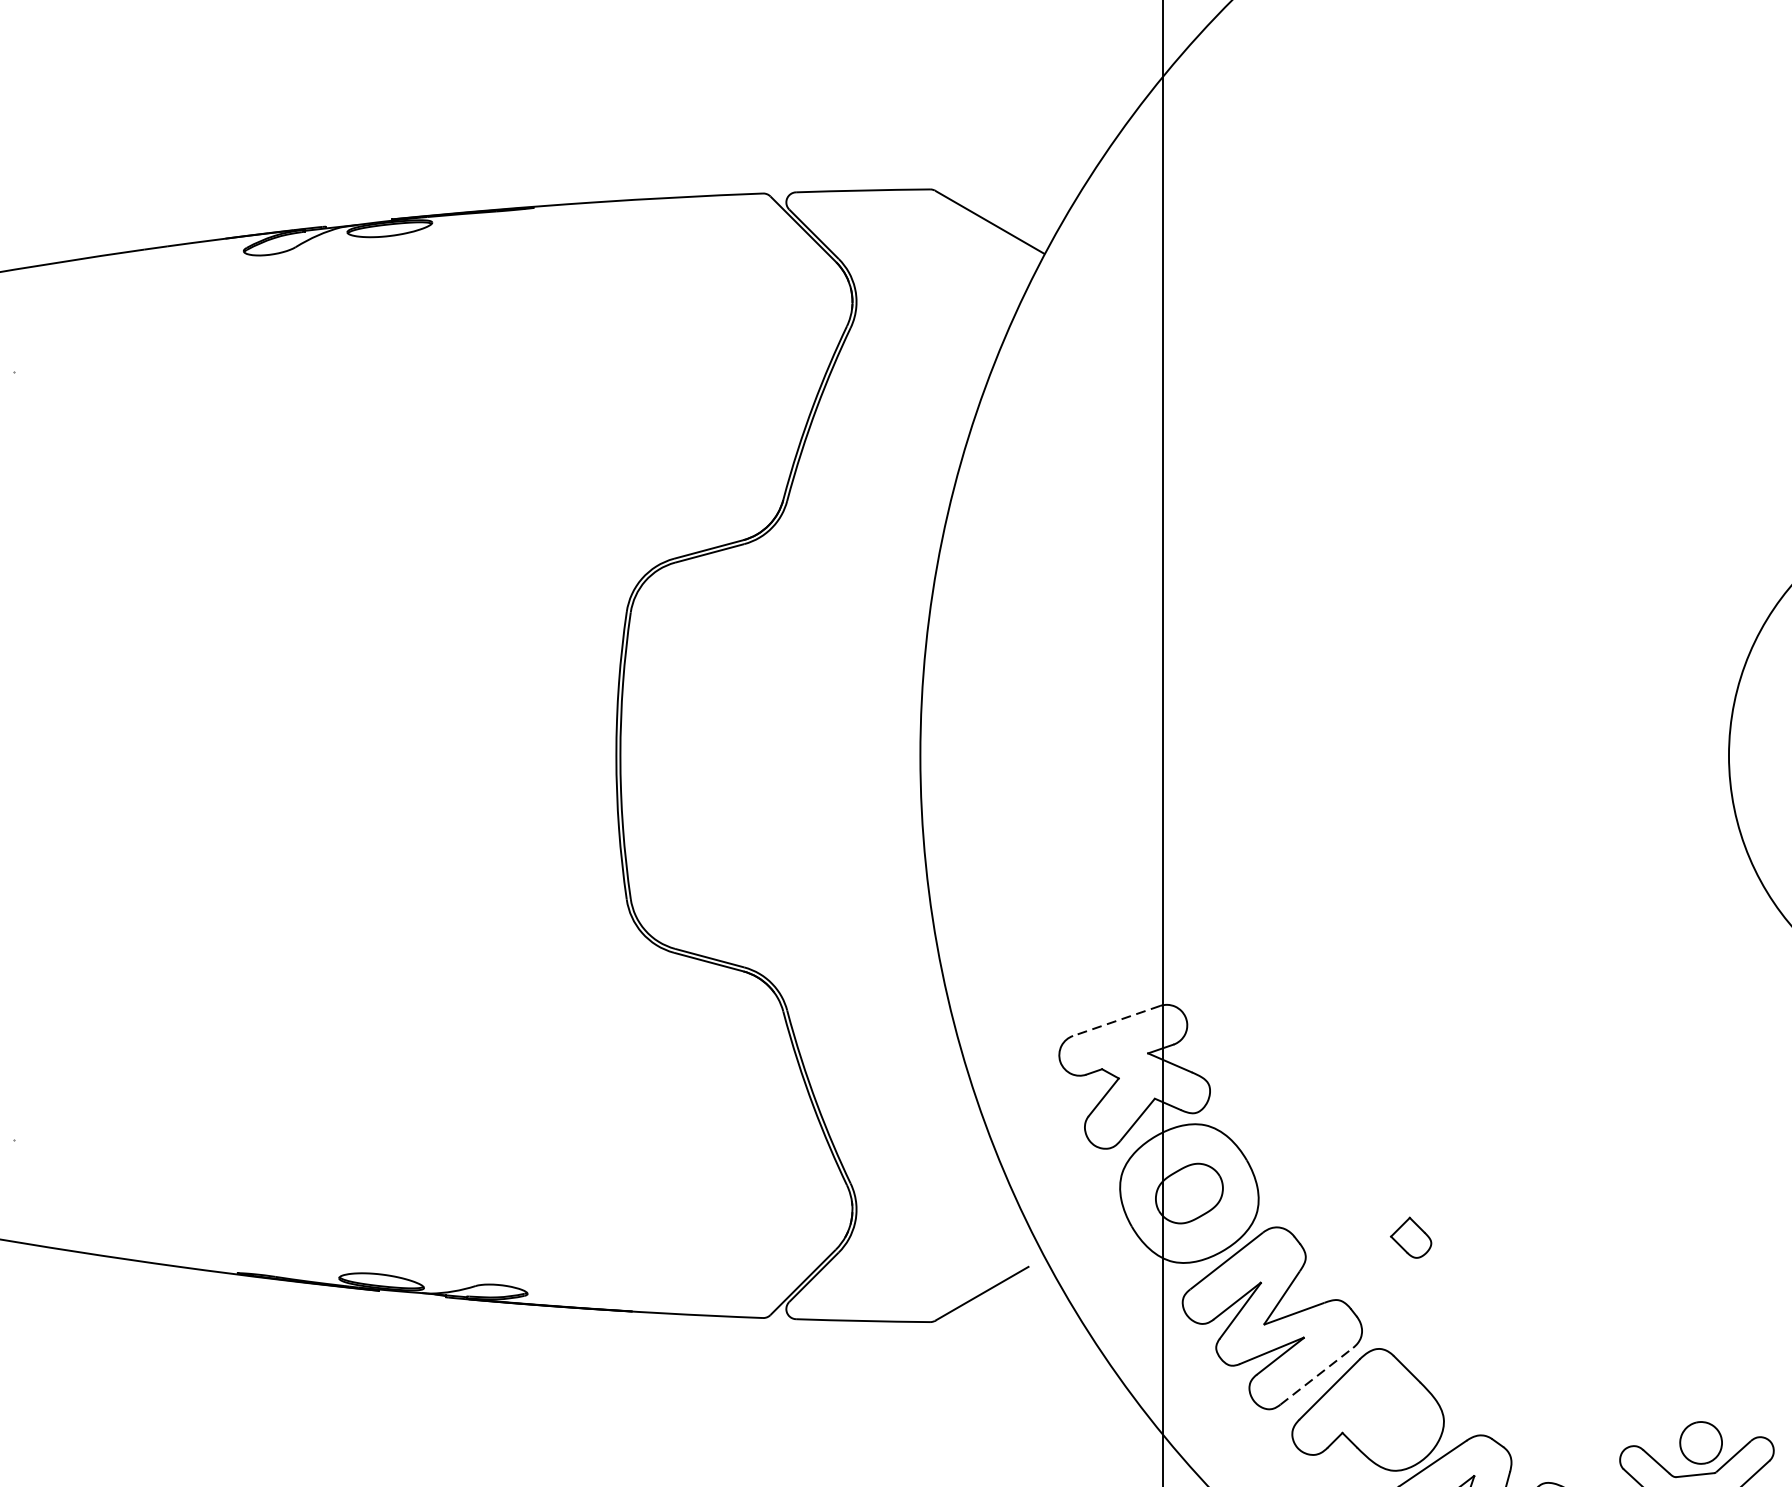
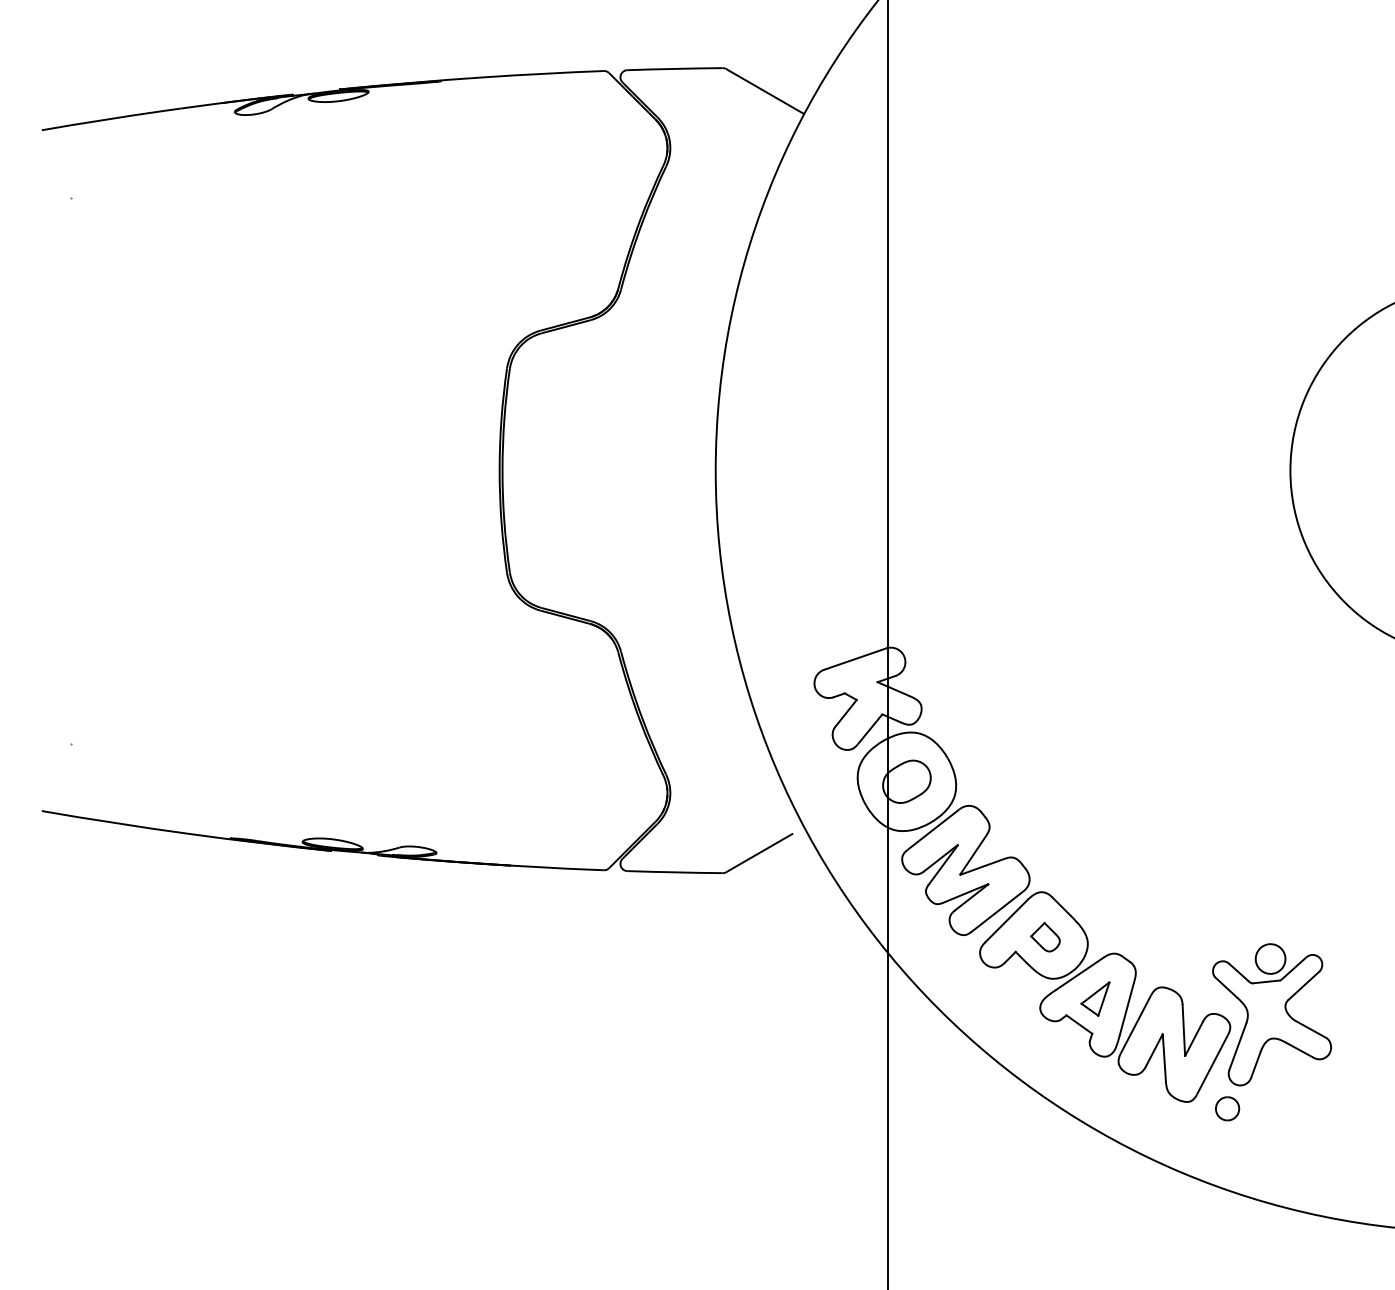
line: (1117, 1021) -> (855, 659), dashed -> solid
part: (1411, 1236) -> (1045, 936), moved
line: (1316, 1376) -> (997, 911), dashed -> solid

